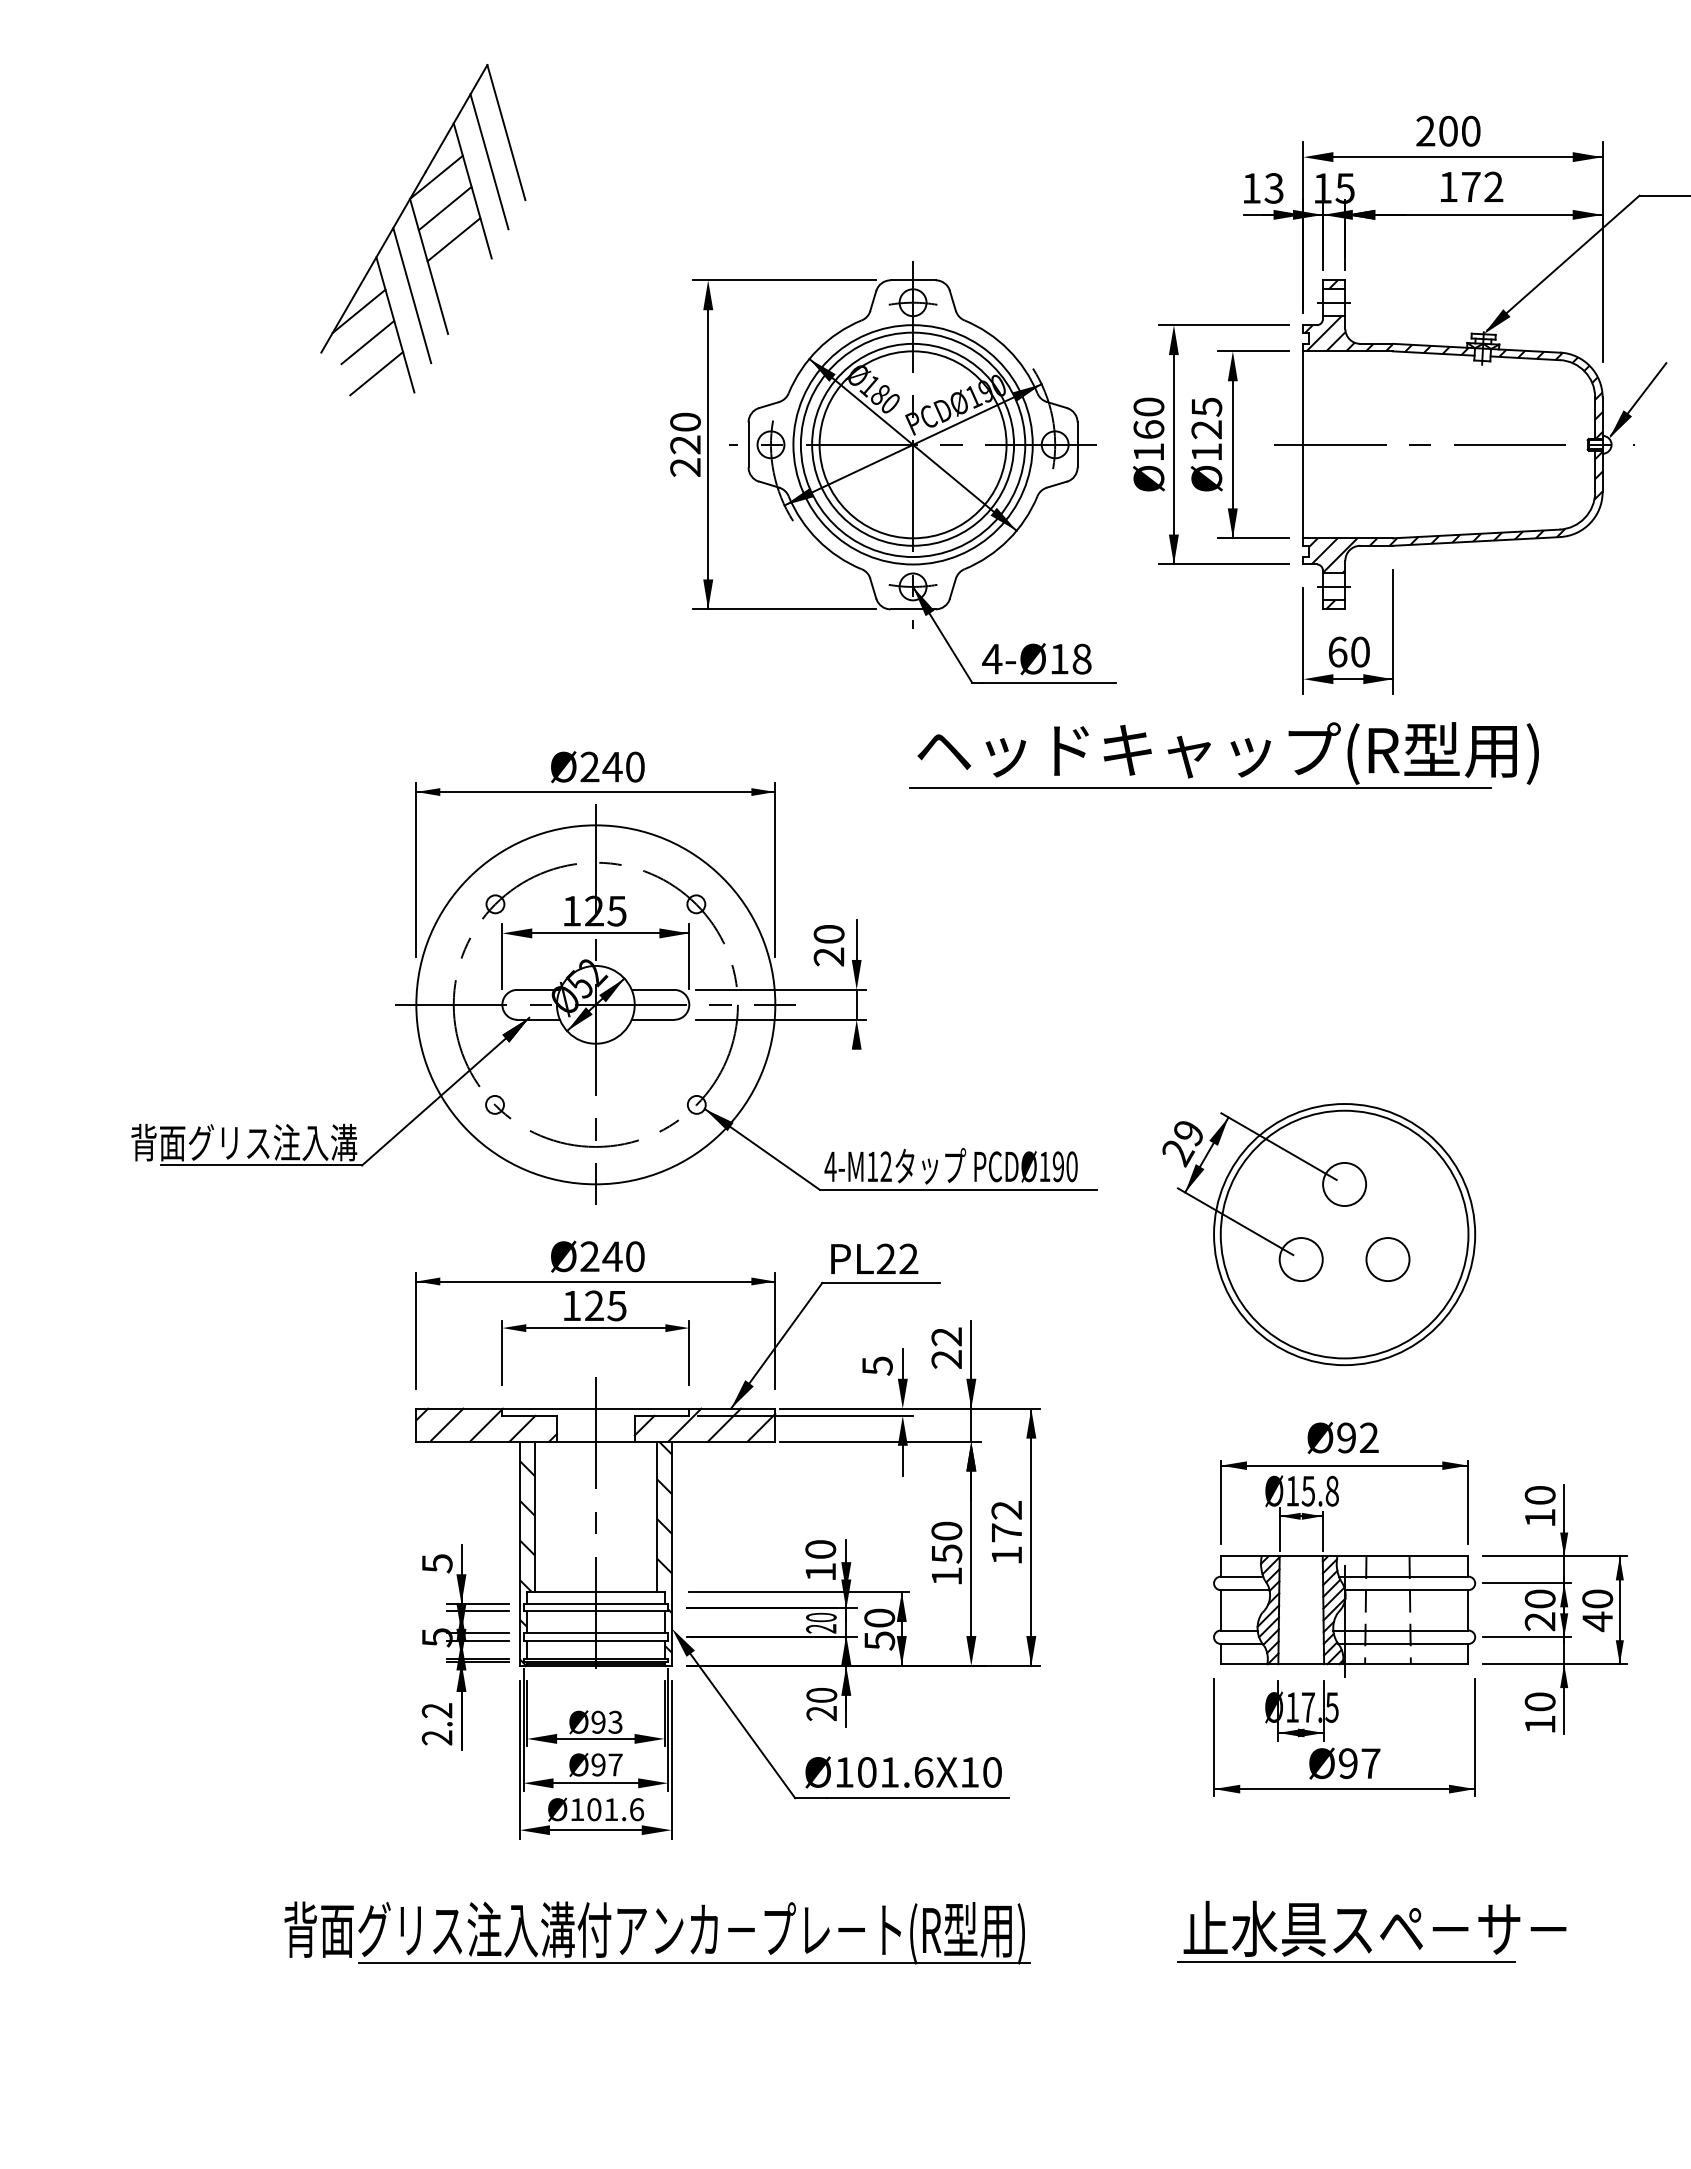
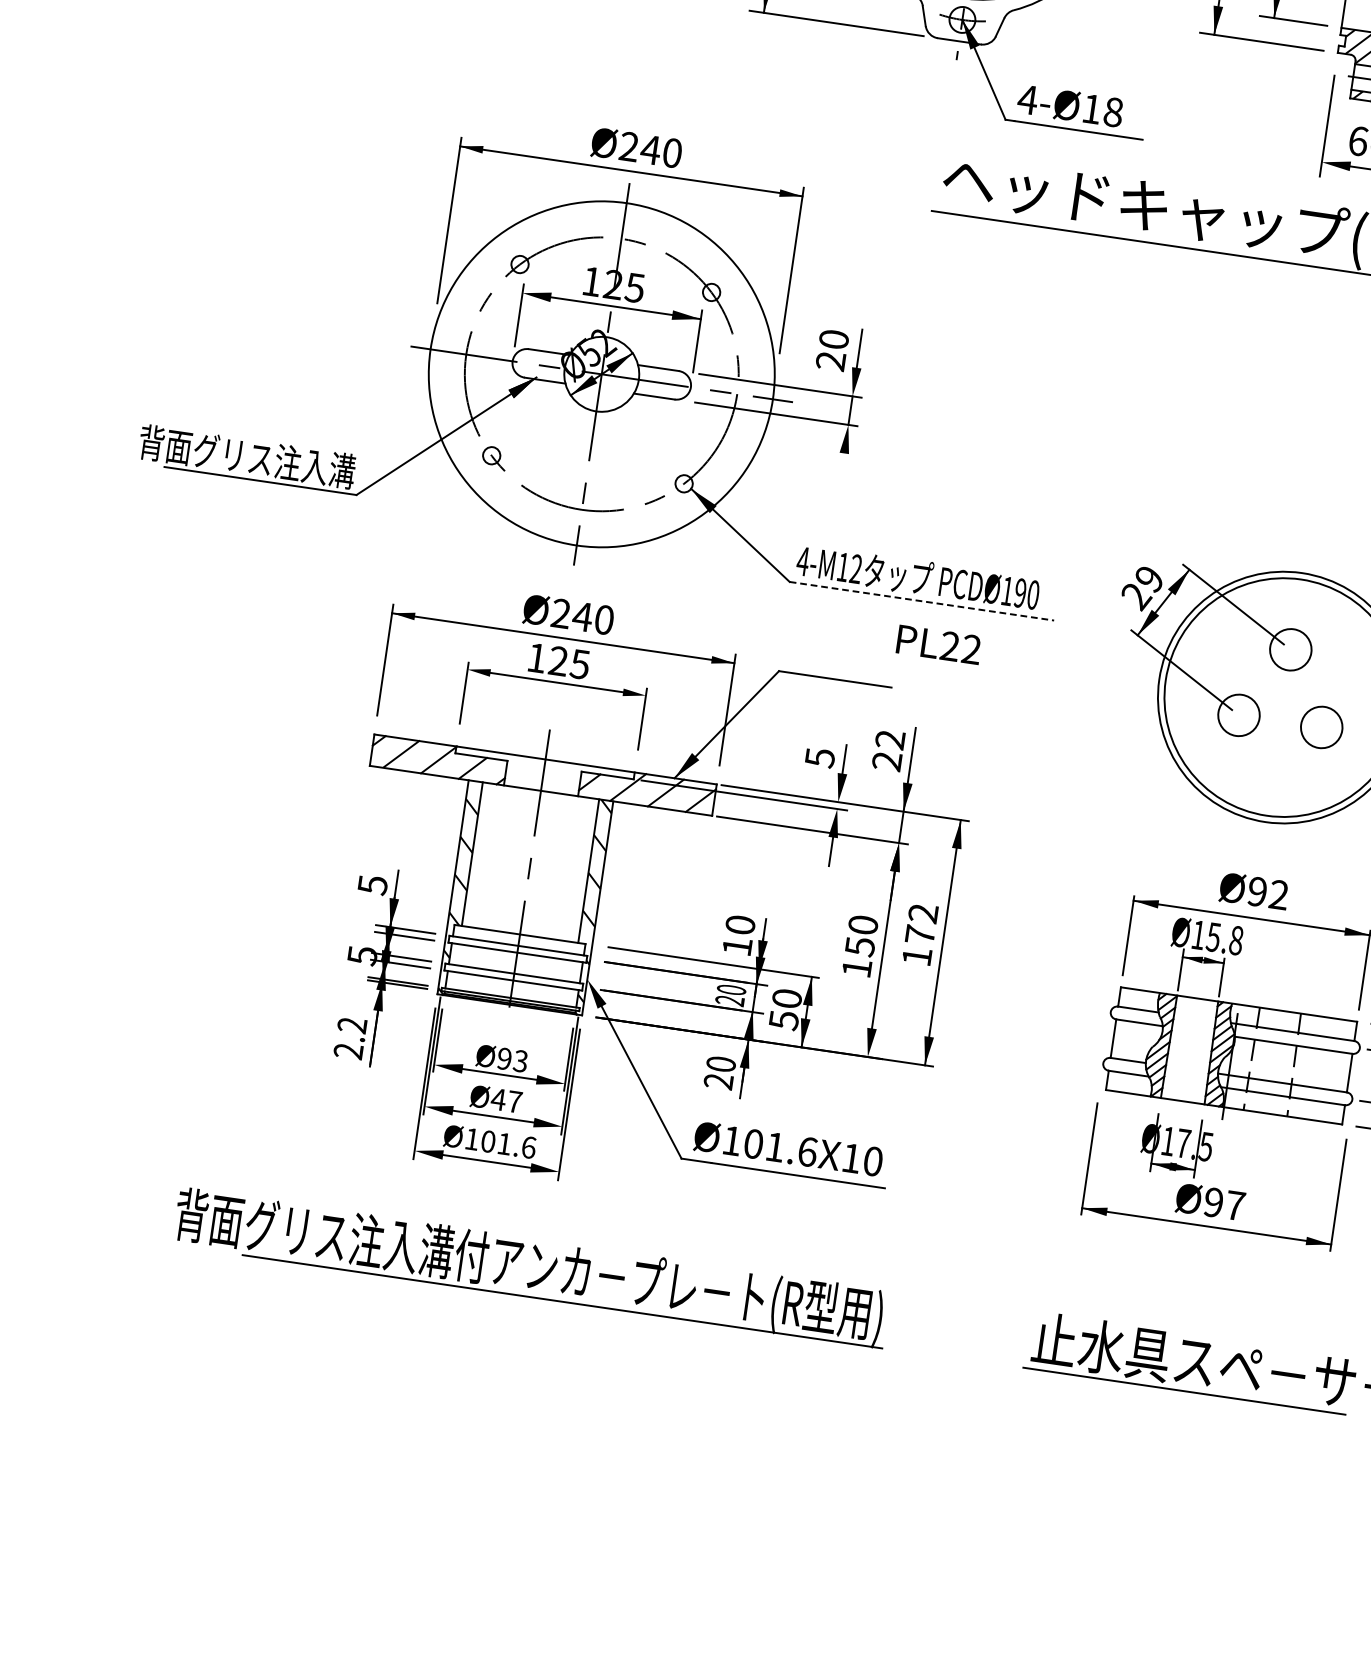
line: (958, 1189) -> (921, 600), solid -> dashed
text: (874, 1258) -> (938, 644), moved
text: (598, 1764) -> (498, 1099), Ø97 -> Ø47

